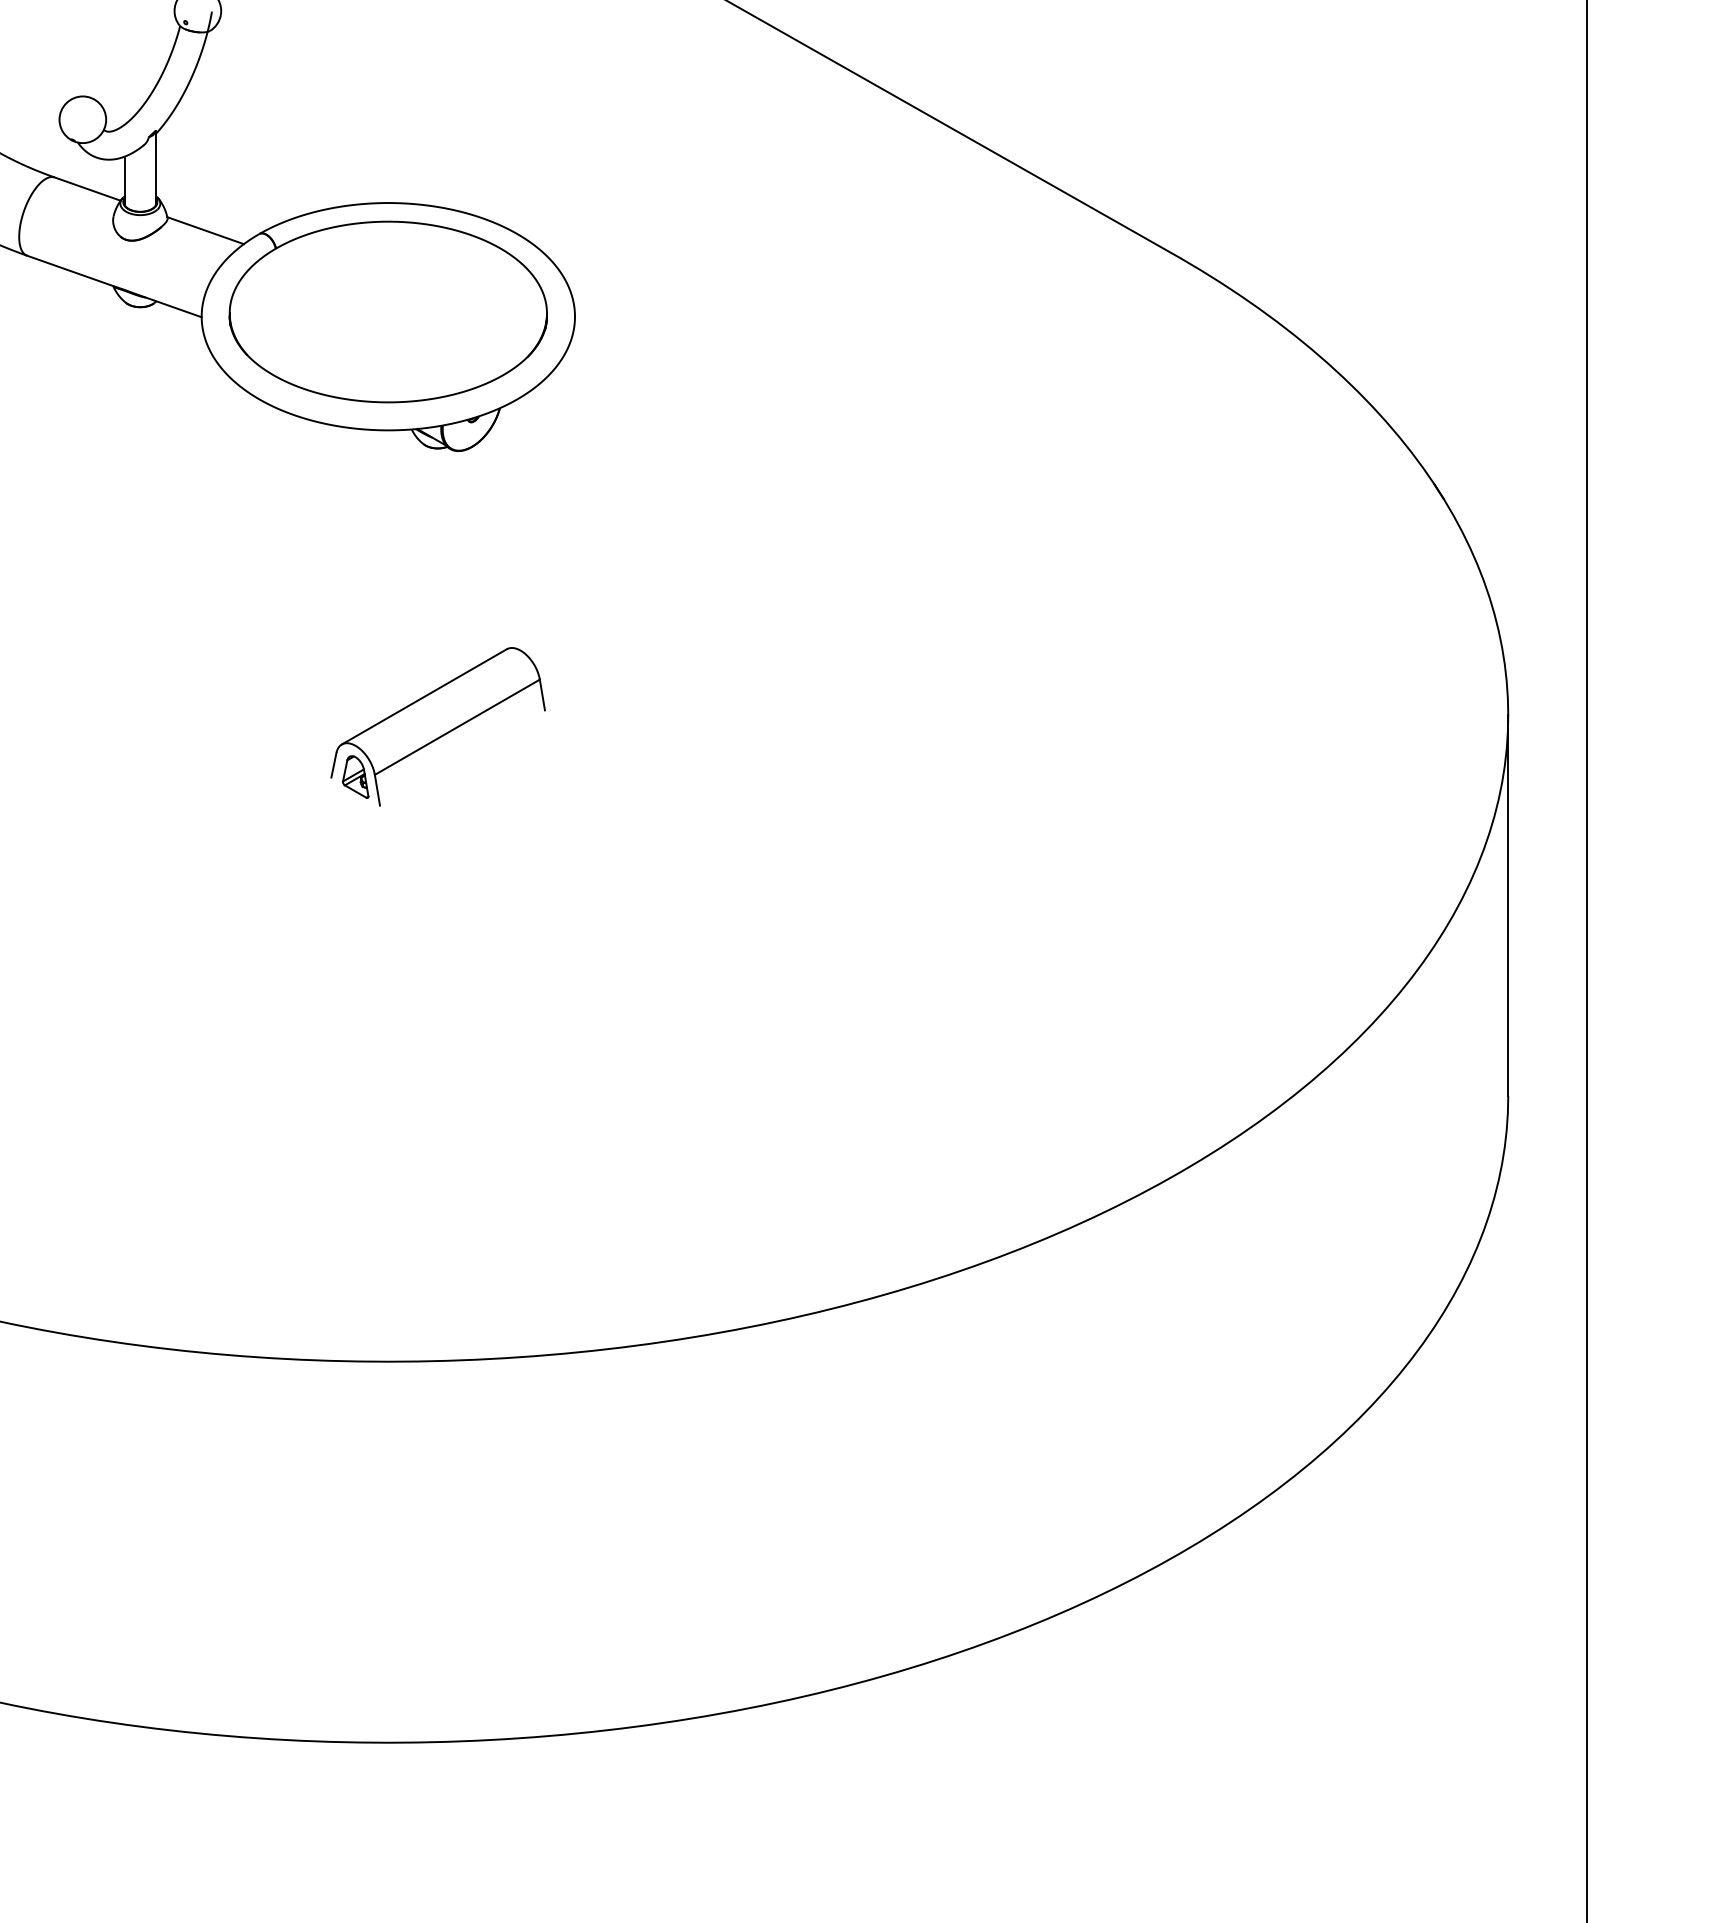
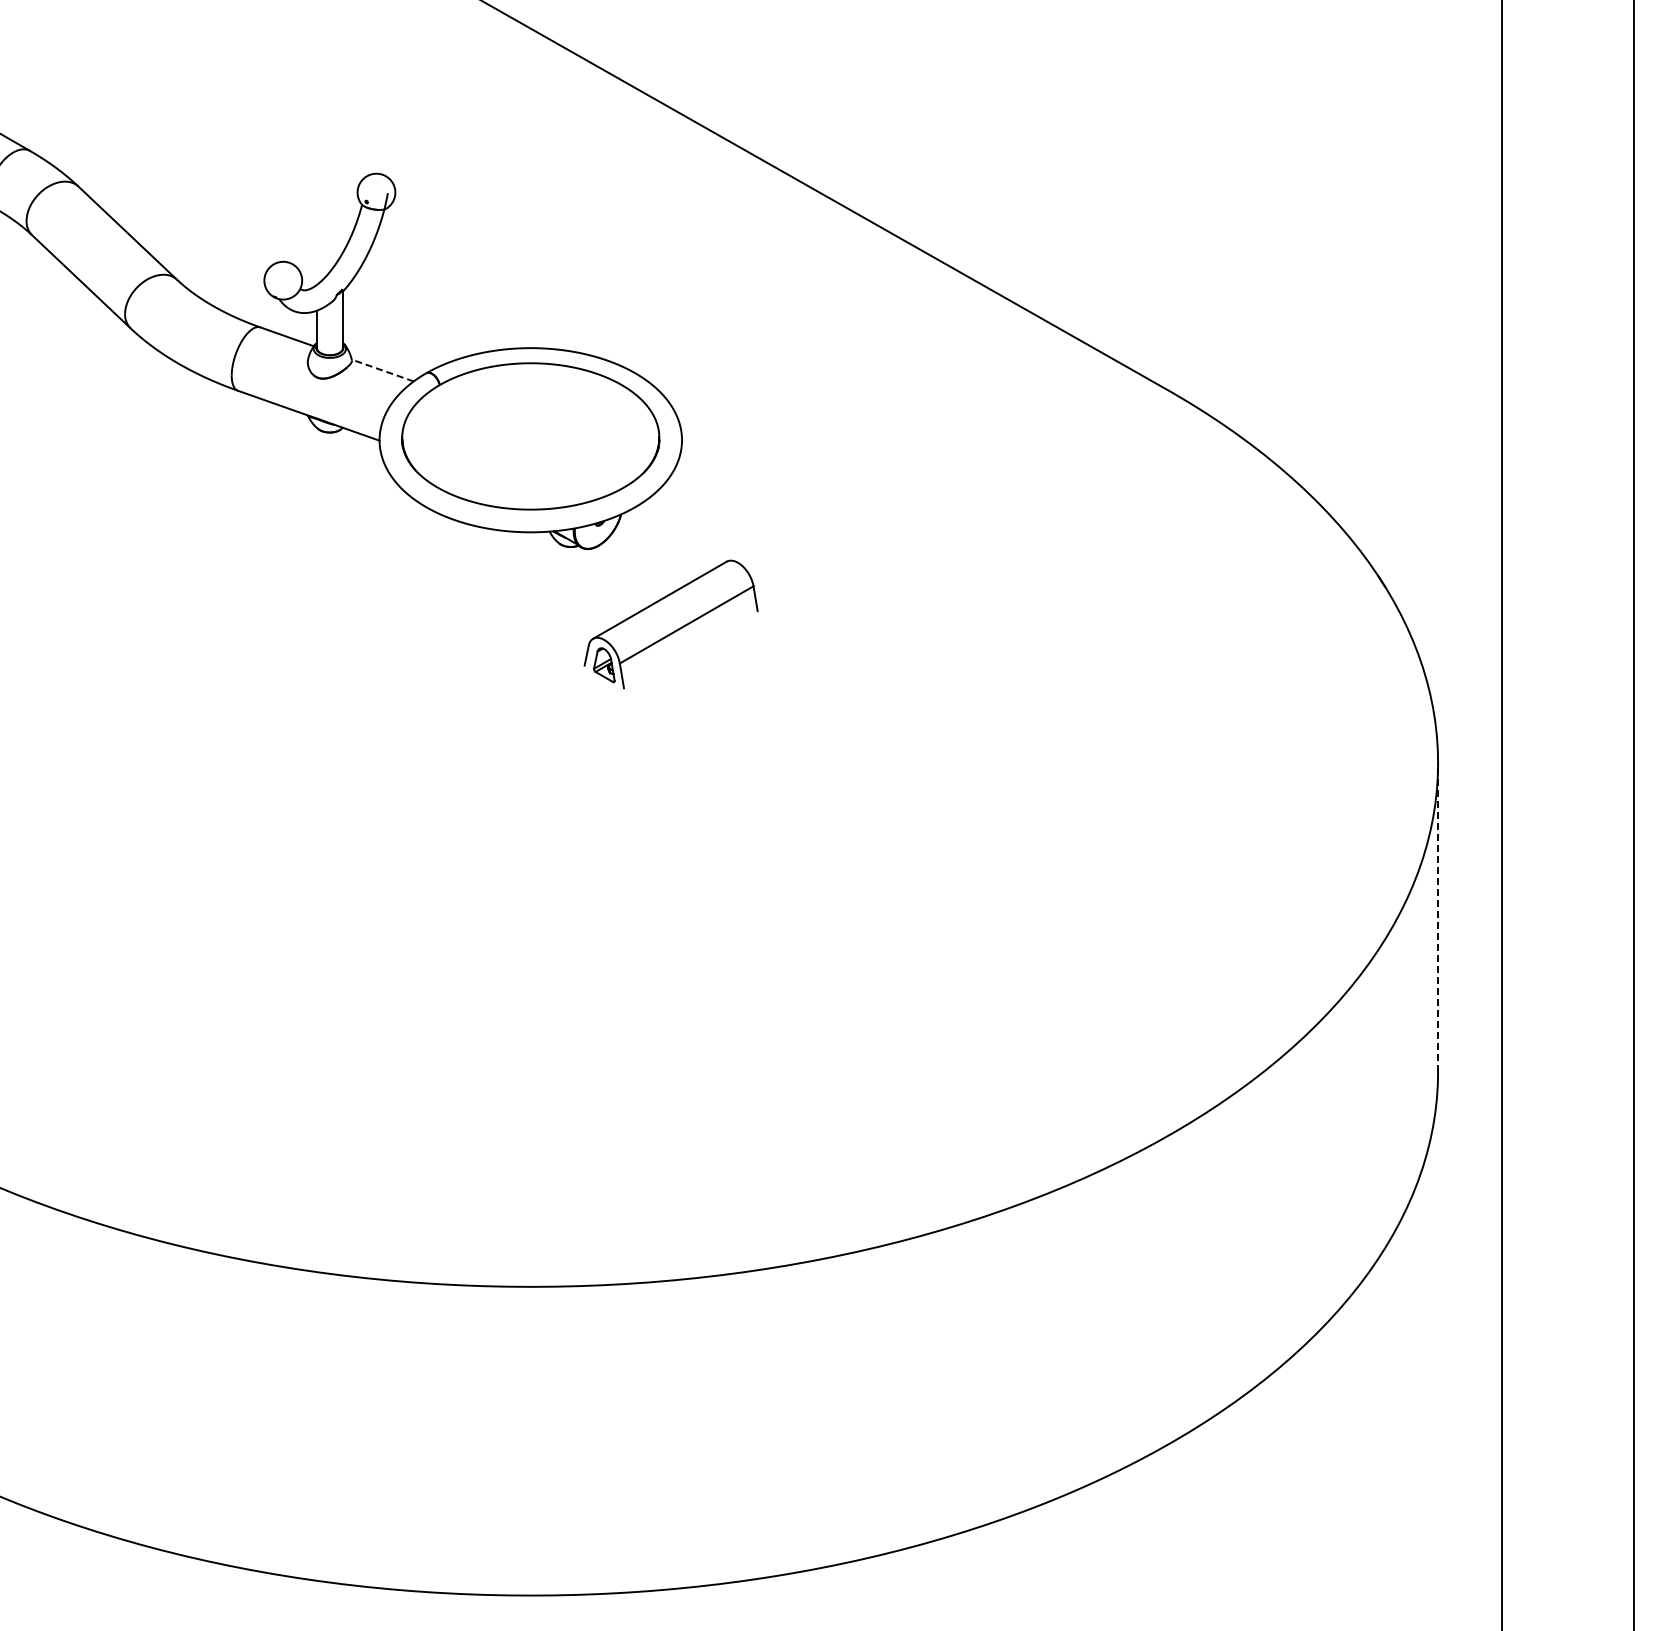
line: (205, 230) -> (382, 370), solid -> dashed
part: (437, 726) -> (670, 624), moved
line: (1508, 904) -> (1438, 916), solid -> dashed

